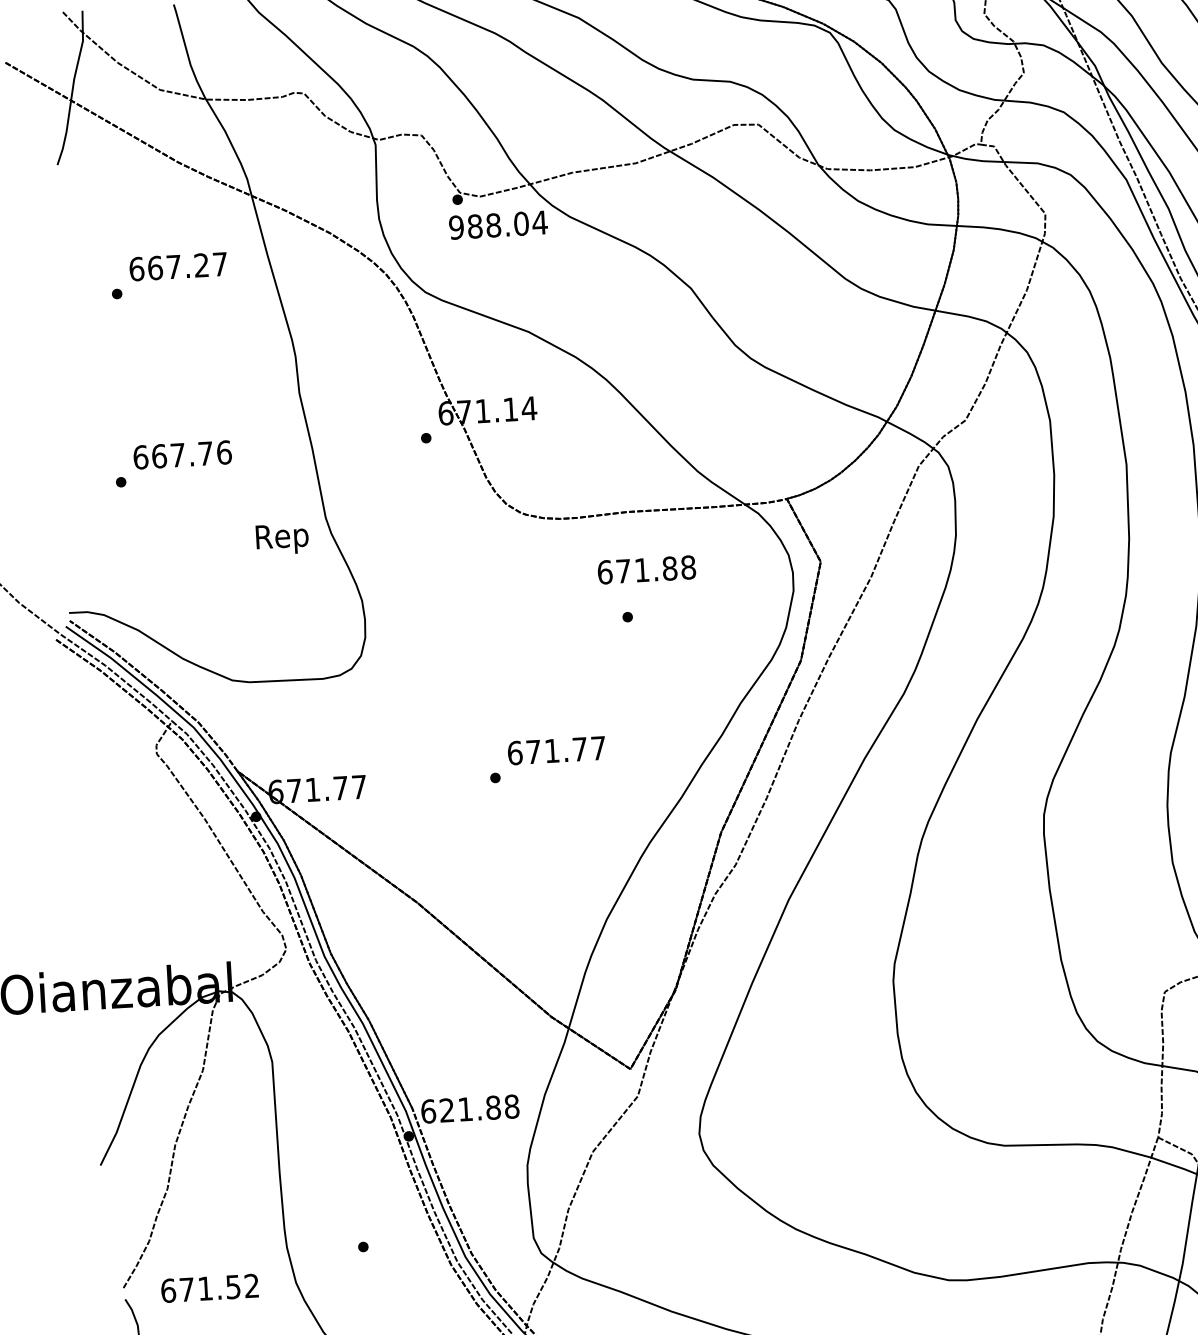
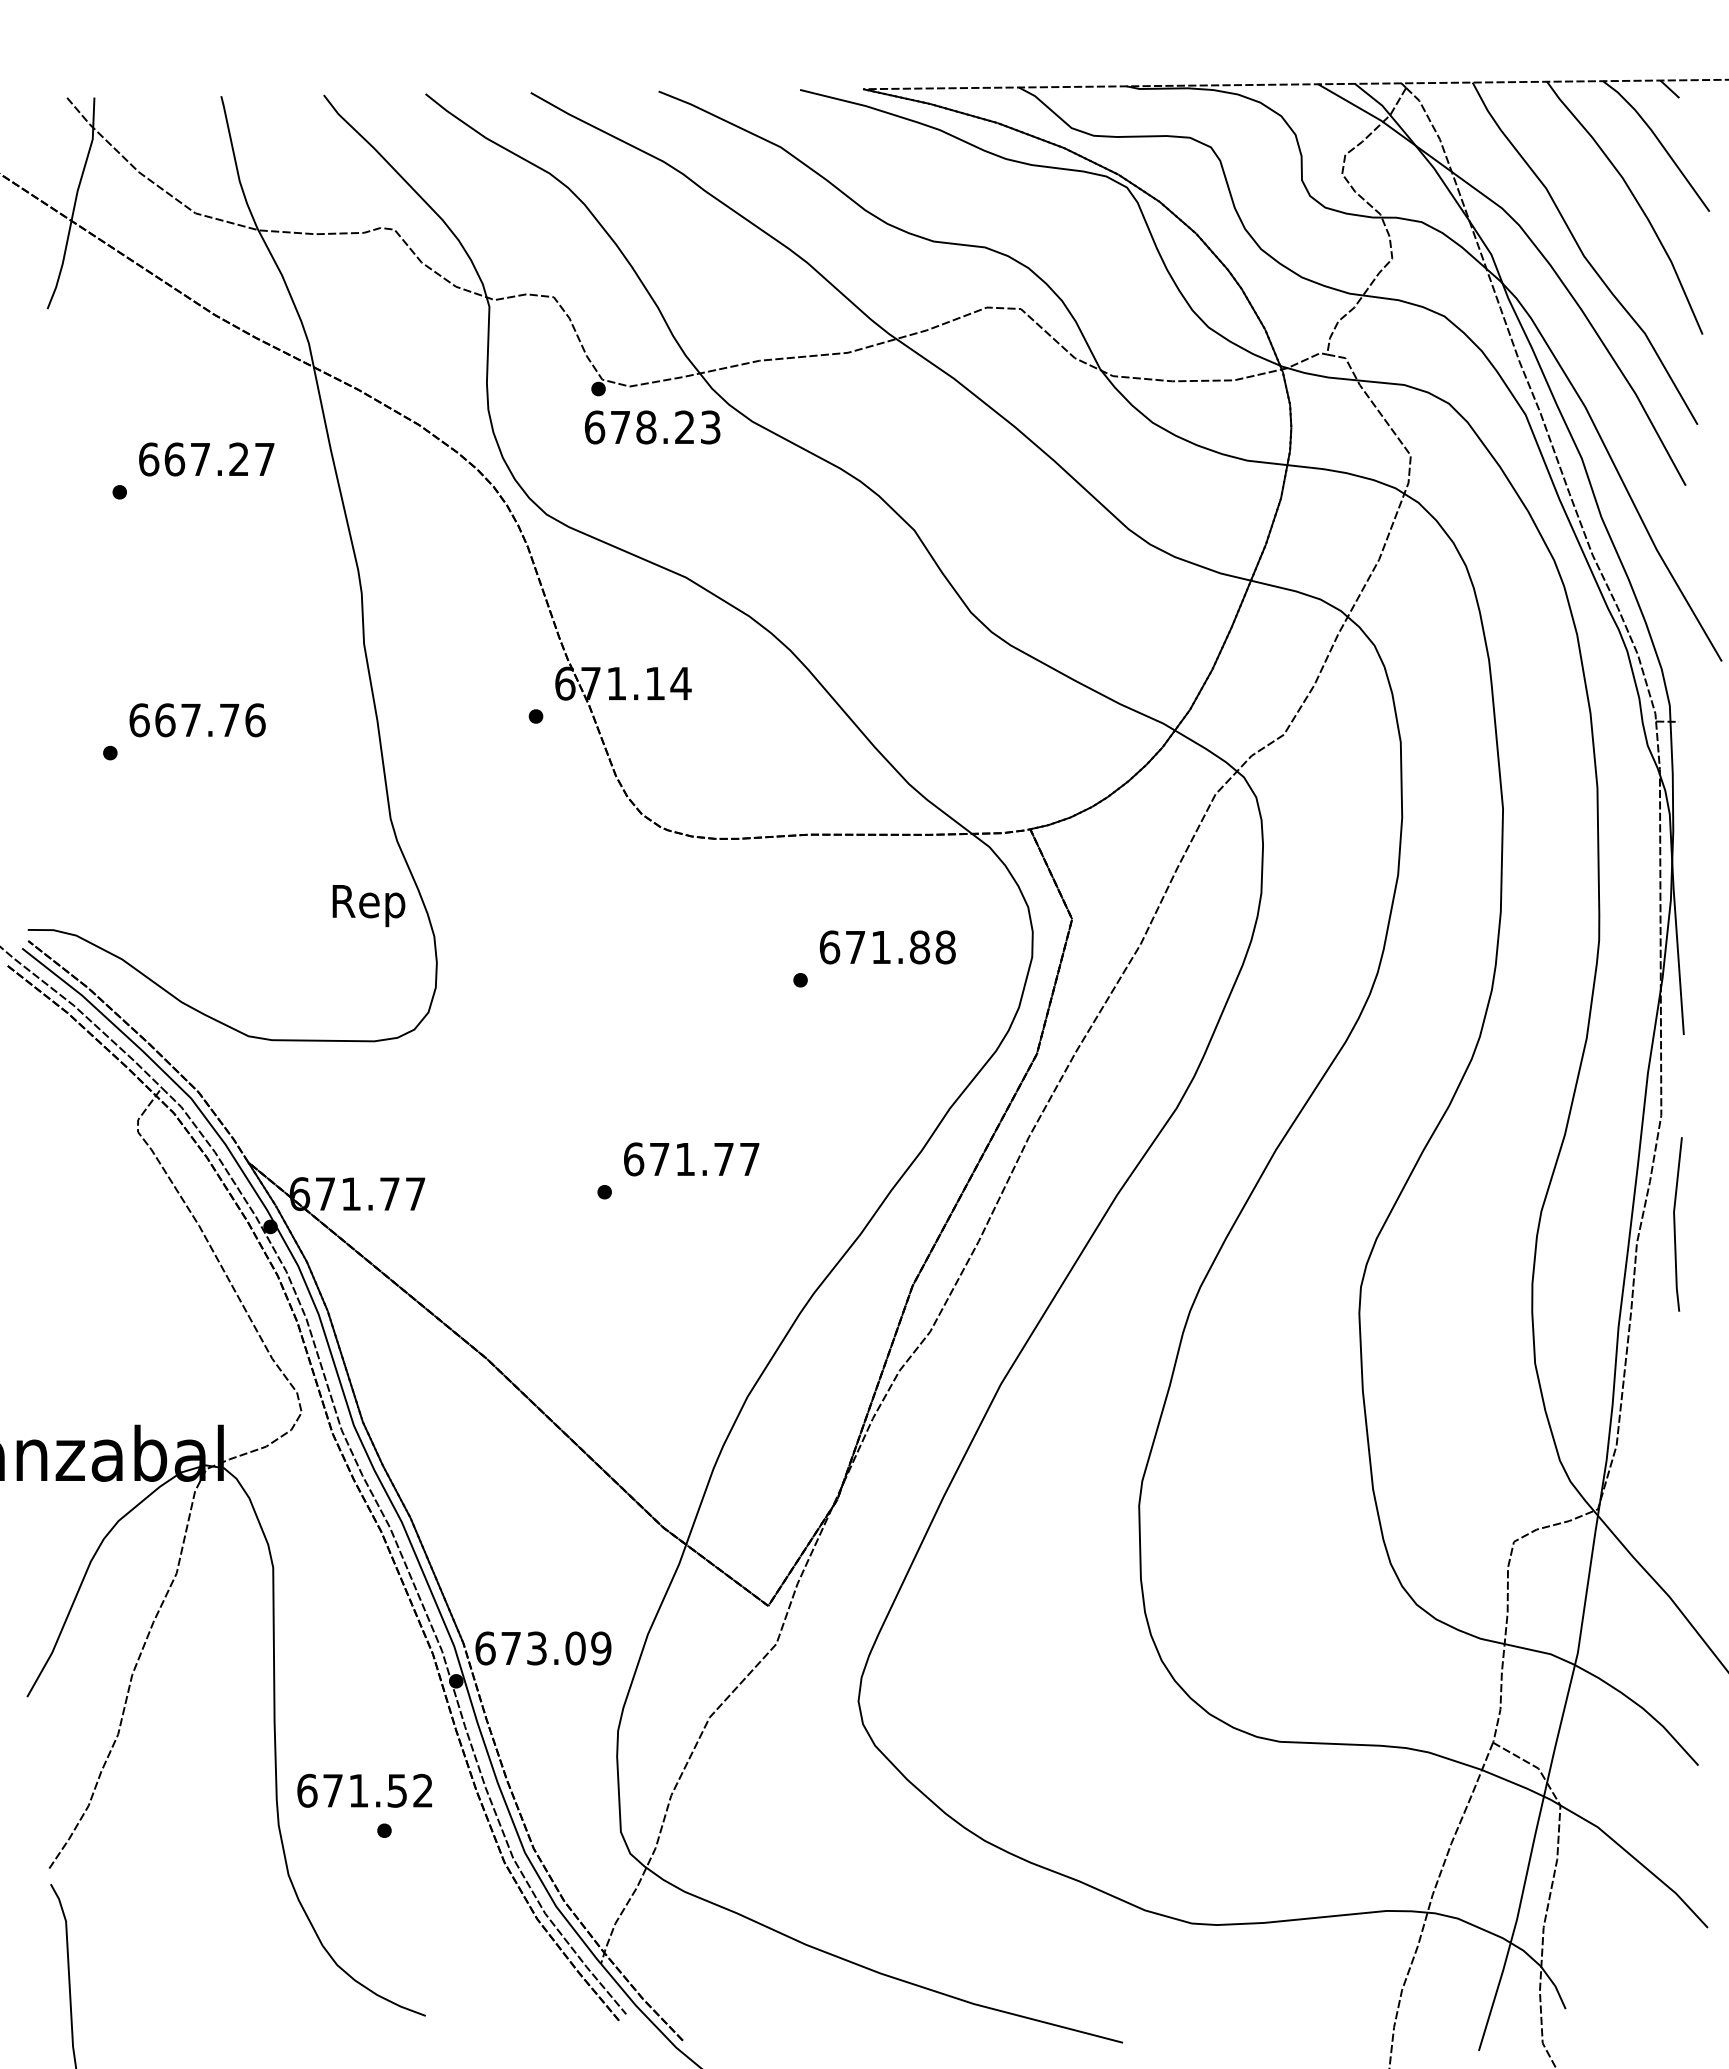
text: (498, 225) -> (652, 427), 988.04 -> 678.23
text: (282, 539) -> (368, 906), moved
text: (646, 570) -> (887, 947), moved
text: (479, 1108) -> (556, 1648), 621.88 -> 673.09
text: (209, 1288) -> (364, 1790), moved

